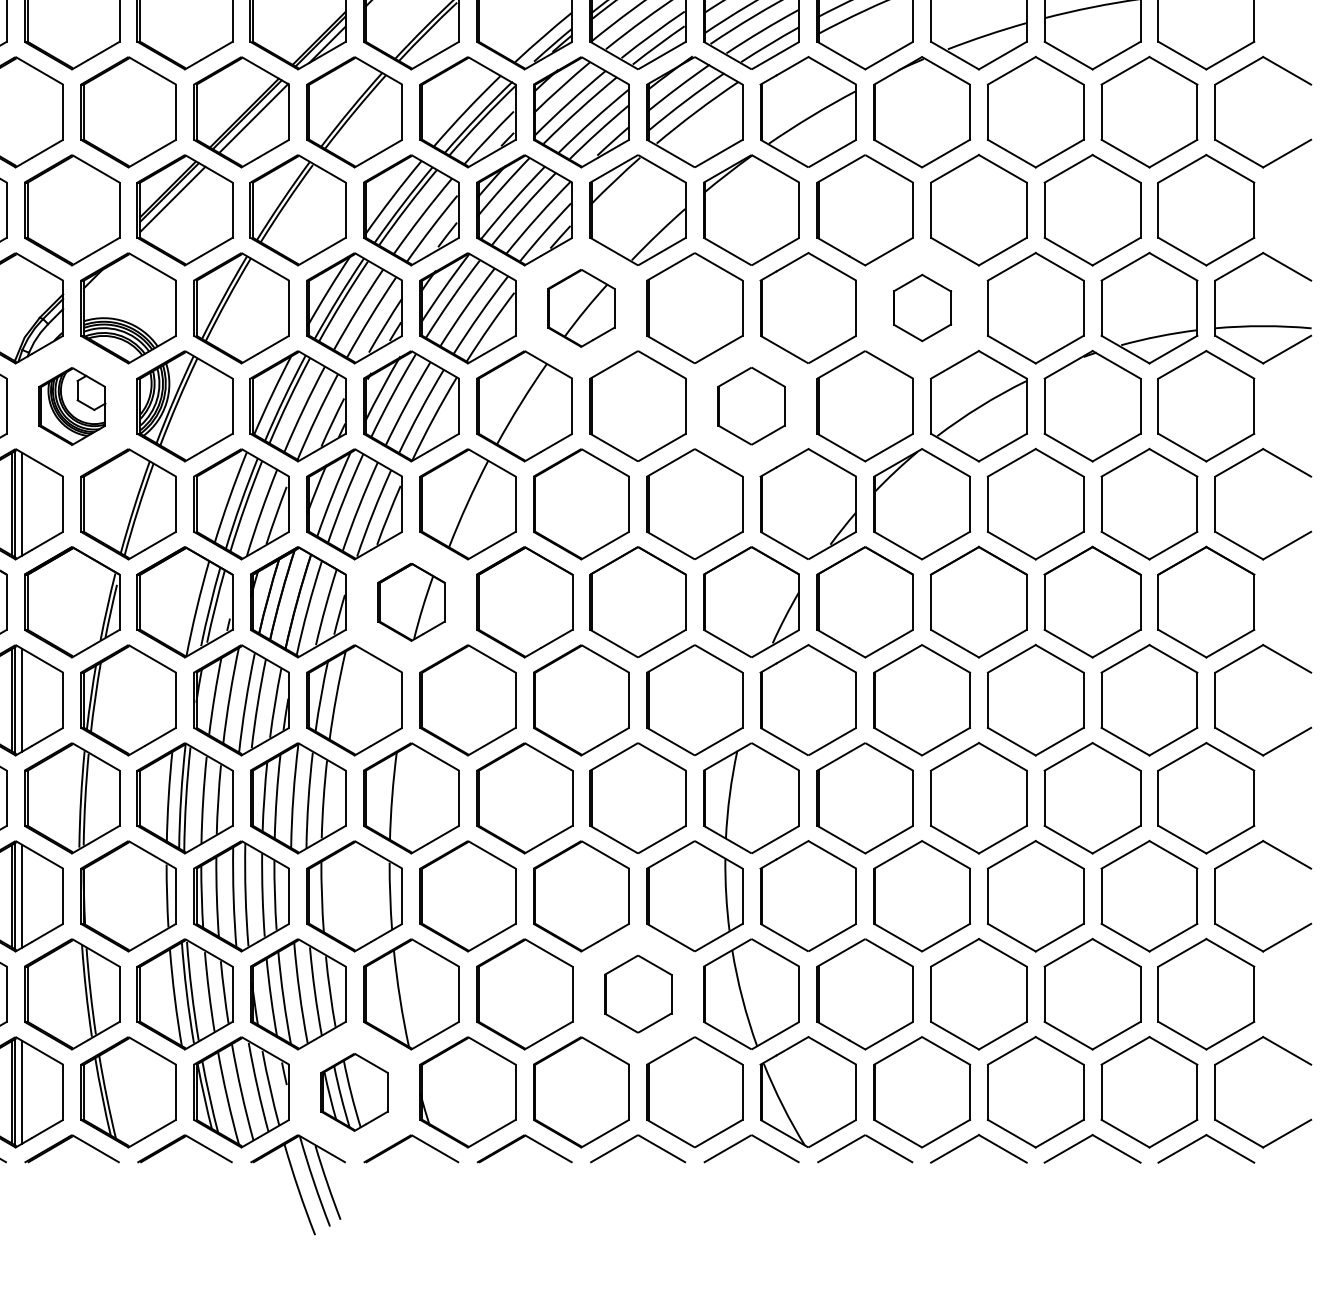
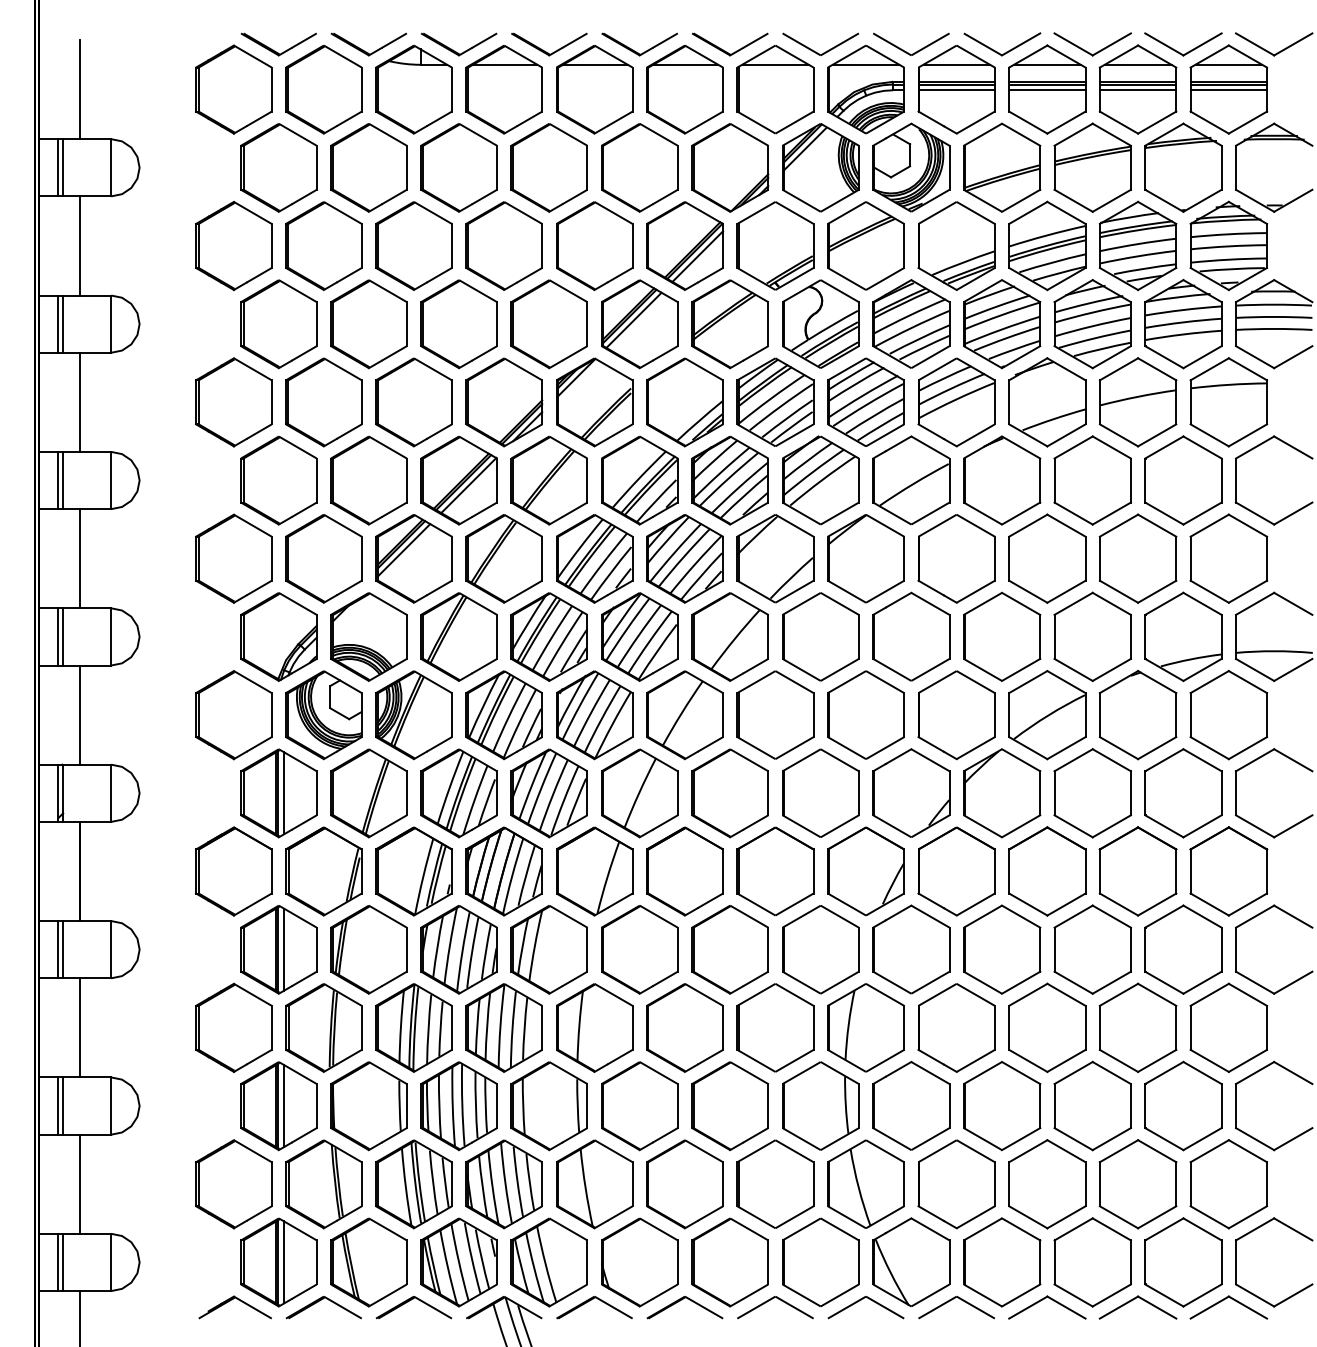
part: (580, 307) -> (729, 636), size x1.43
part: (922, 307) -> (1002, 636), size x1.67
part: (750, 405) -> (865, 714), size x1.43
part: (71, 406) -> (323, 715), size x1.43
part: (411, 602) -> (594, 871), size x1.43
part: (638, 993) -> (775, 1183), size x1.43
part: (353, 1092) -> (548, 1262), size x1.43

